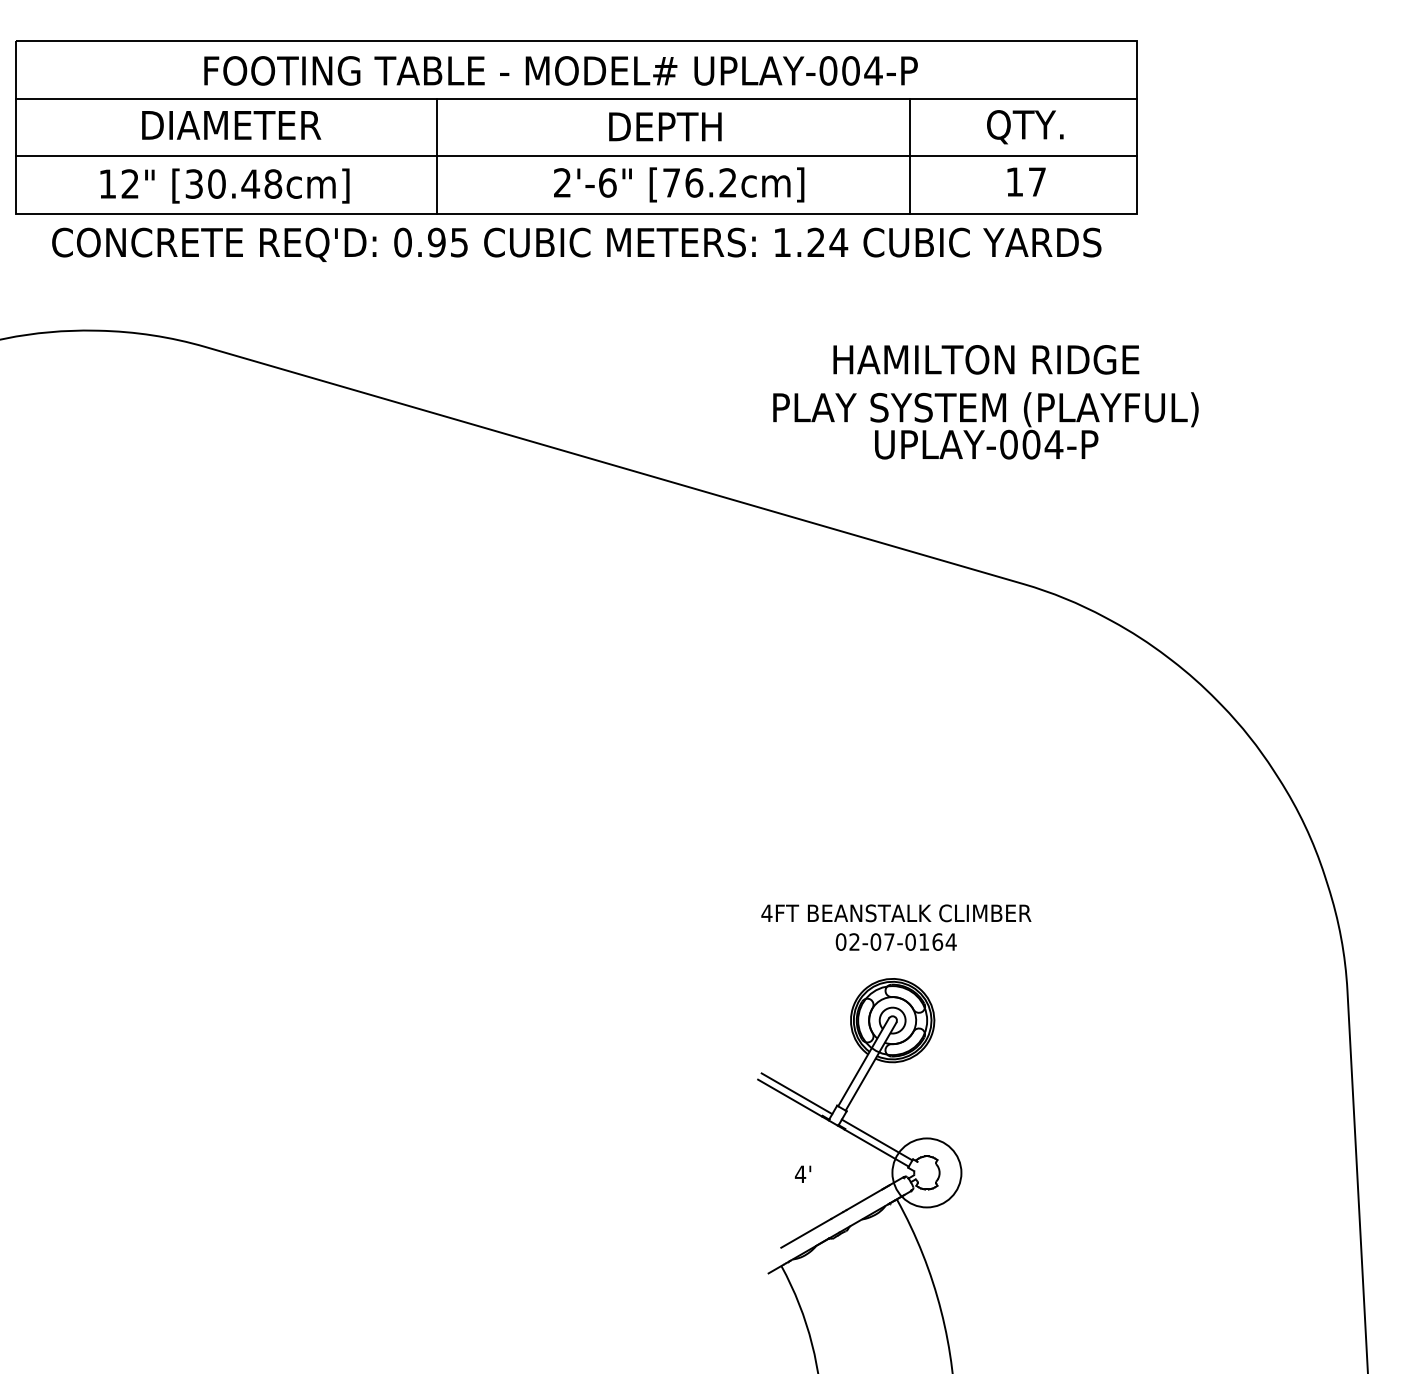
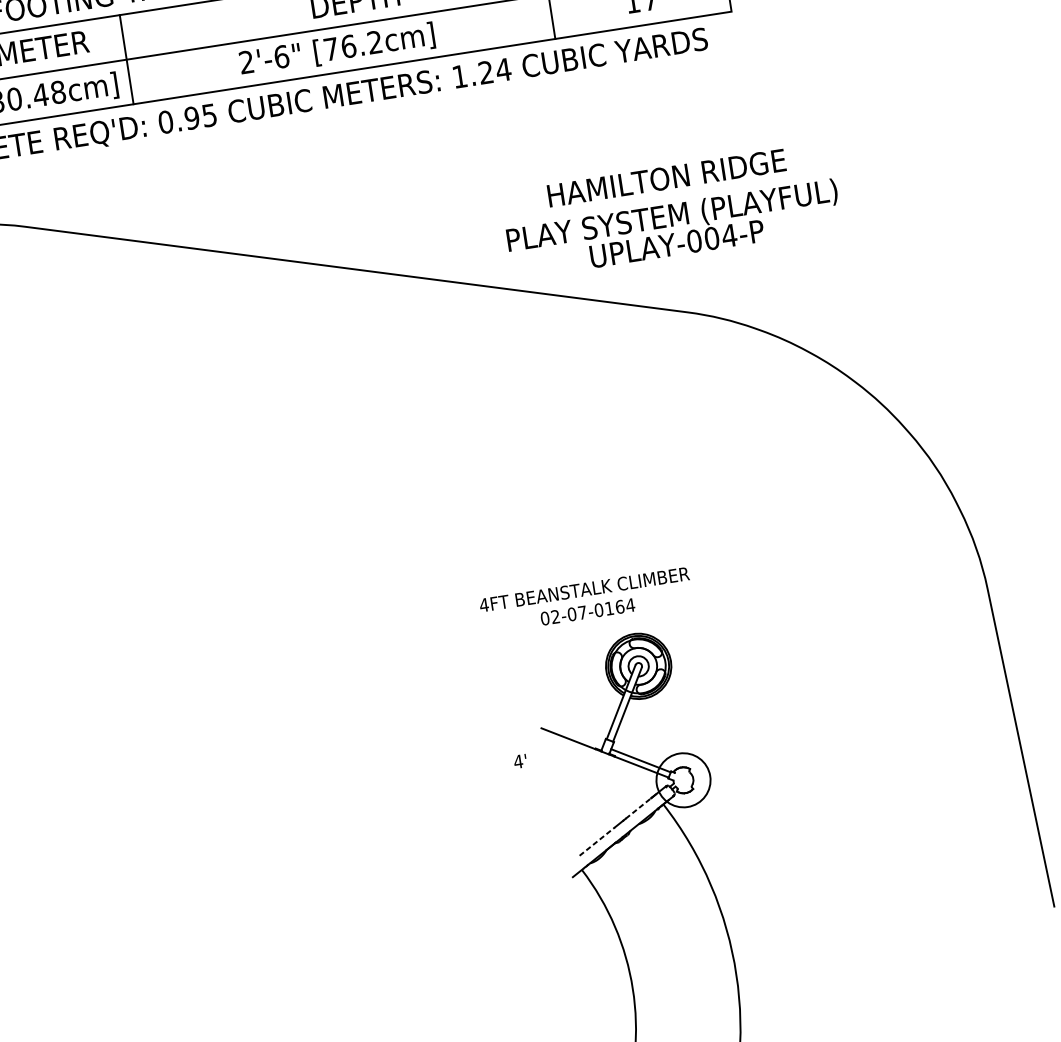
line: (436, 155) -> (126, 59), moved
text: (679, 184) -> (337, 49), moved
text: (985, 402) -> (671, 211), moved
text: (896, 927) -> (586, 600), moved
line: (796, 1093) -> (572, 734), removed
text: (803, 1173) -> (520, 760), moved
line: (864, 1199) -> (638, 808), solid -> dashed
line: (806, 1233) -> (597, 841), solid -> dashed

